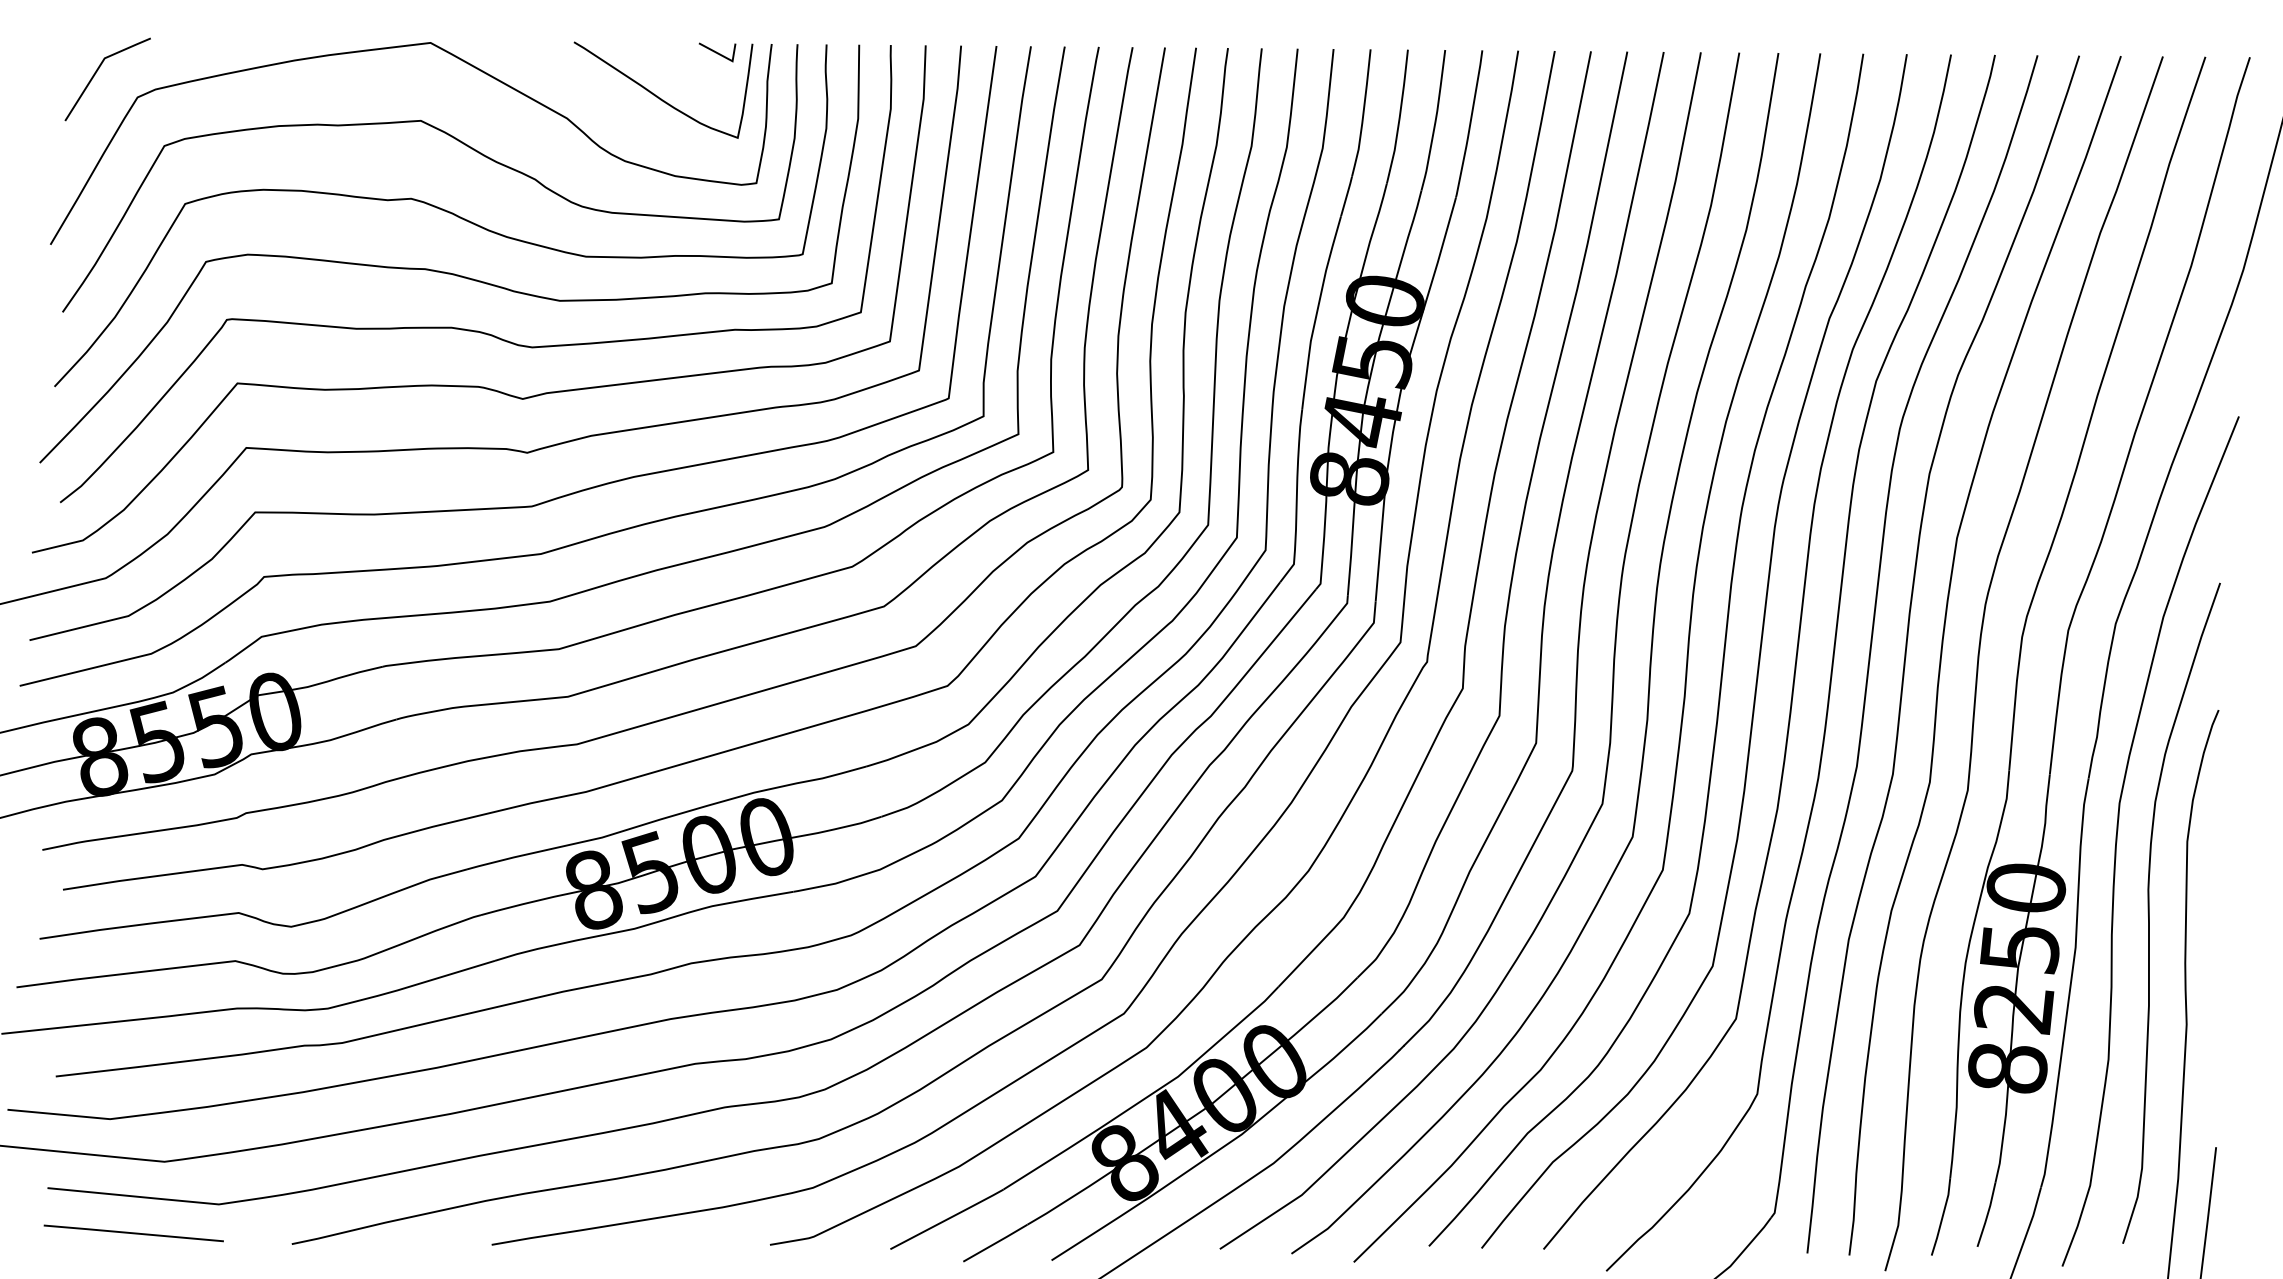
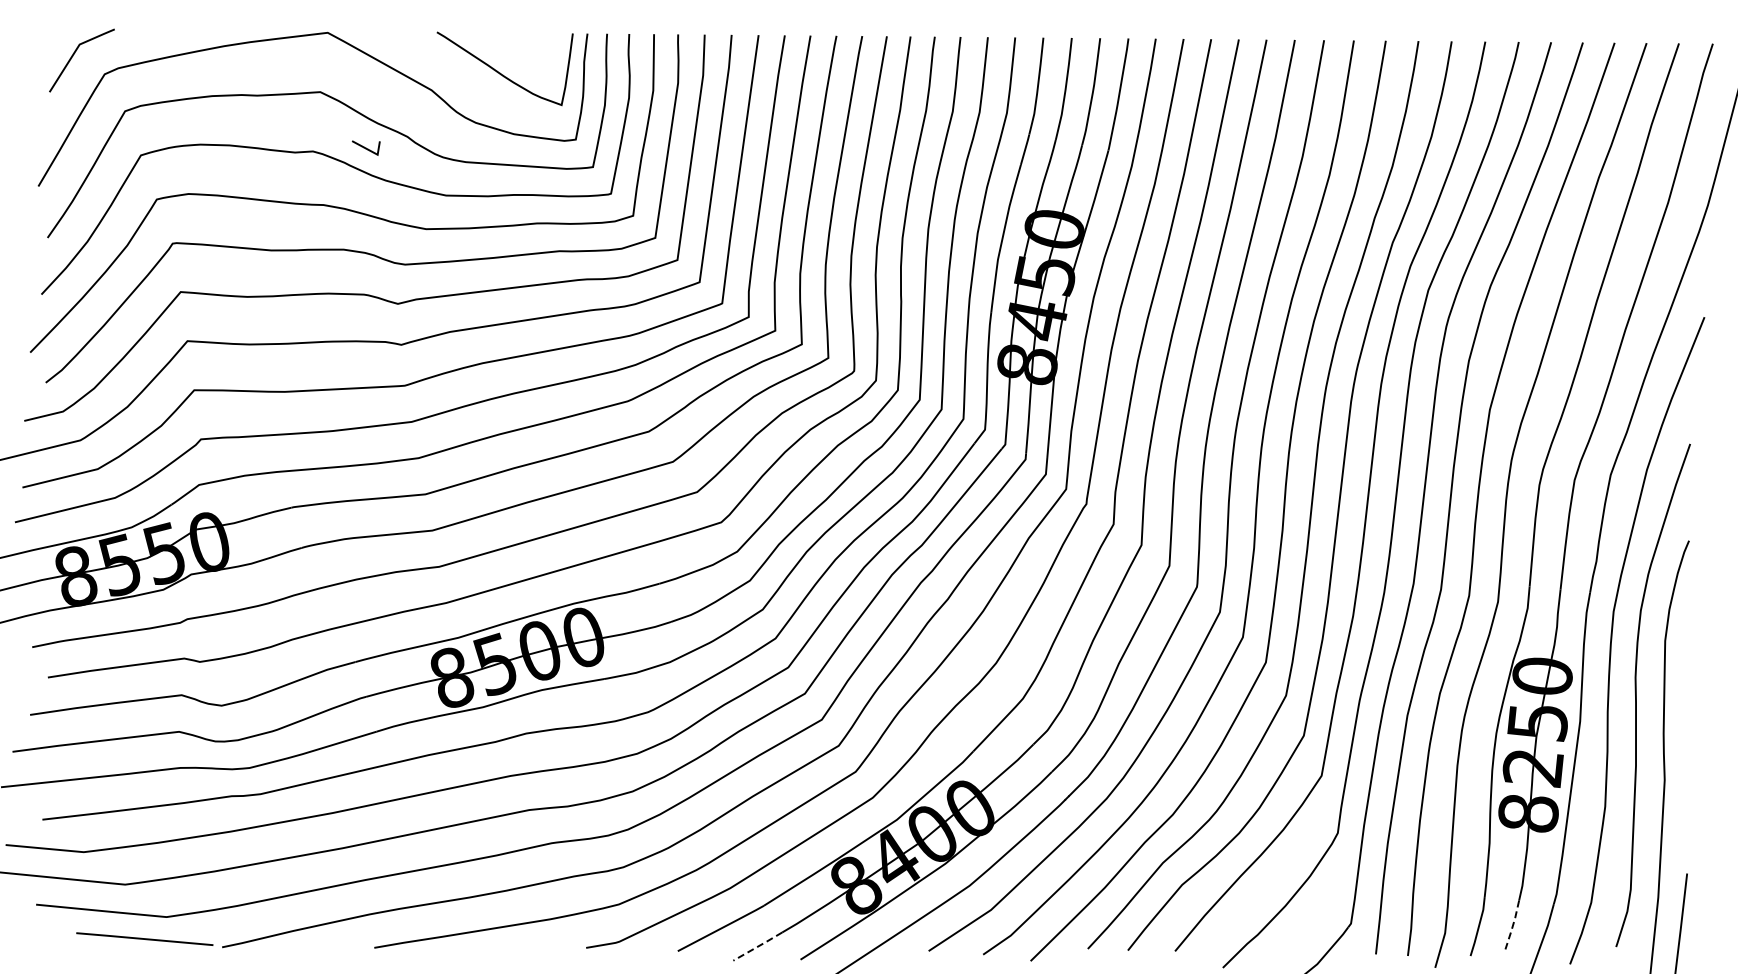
line: (717, 51) -> (366, 147), moved
line: (1988, 1215) -> (1513, 925), solid -> dashed
line: (133, 1232) -> (144, 938), moved
line: (996, 1243) -> (758, 946), solid -> dashed

